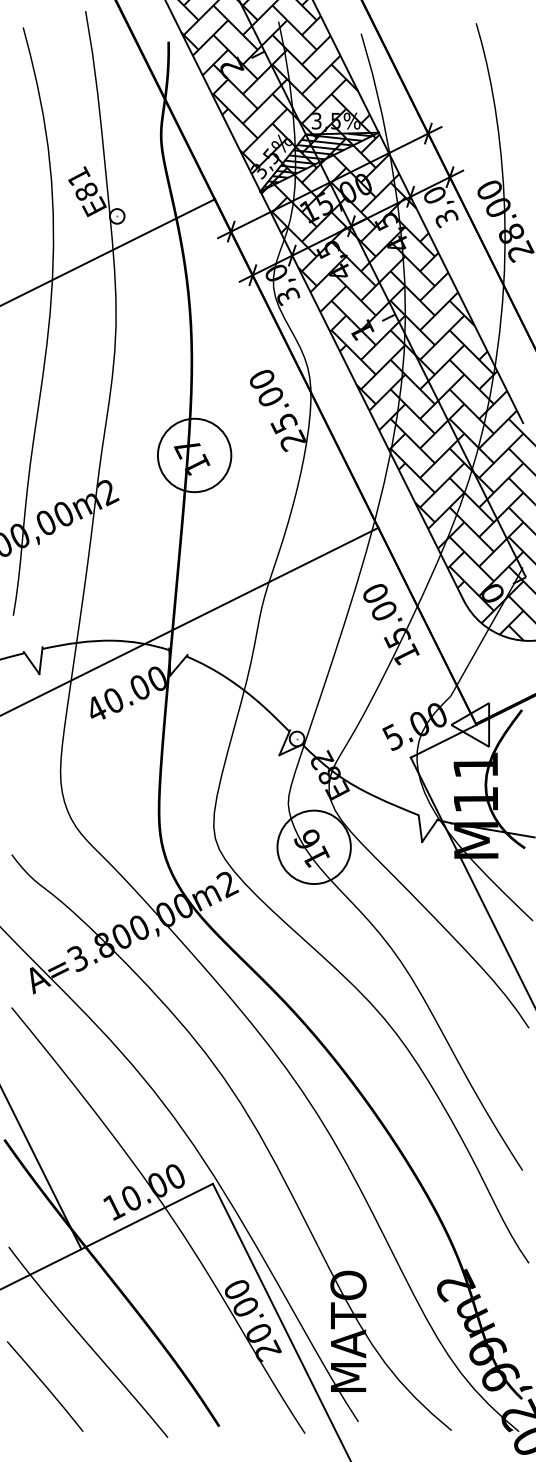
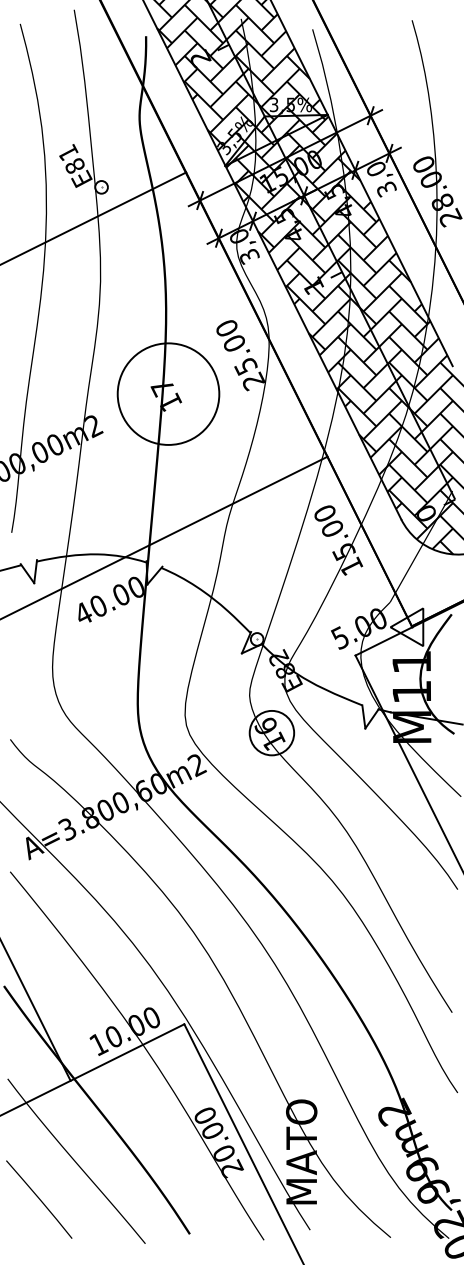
hatch: (314, 162) -> (272, 140), removed
circle: (194, 454) -> (168, 393), size x1.6
circle: (313, 846) -> (271, 732), size x0.7
text: (165, 913) -> (143, 790), A=3.800,00m2 -> A=3.800,60m2

